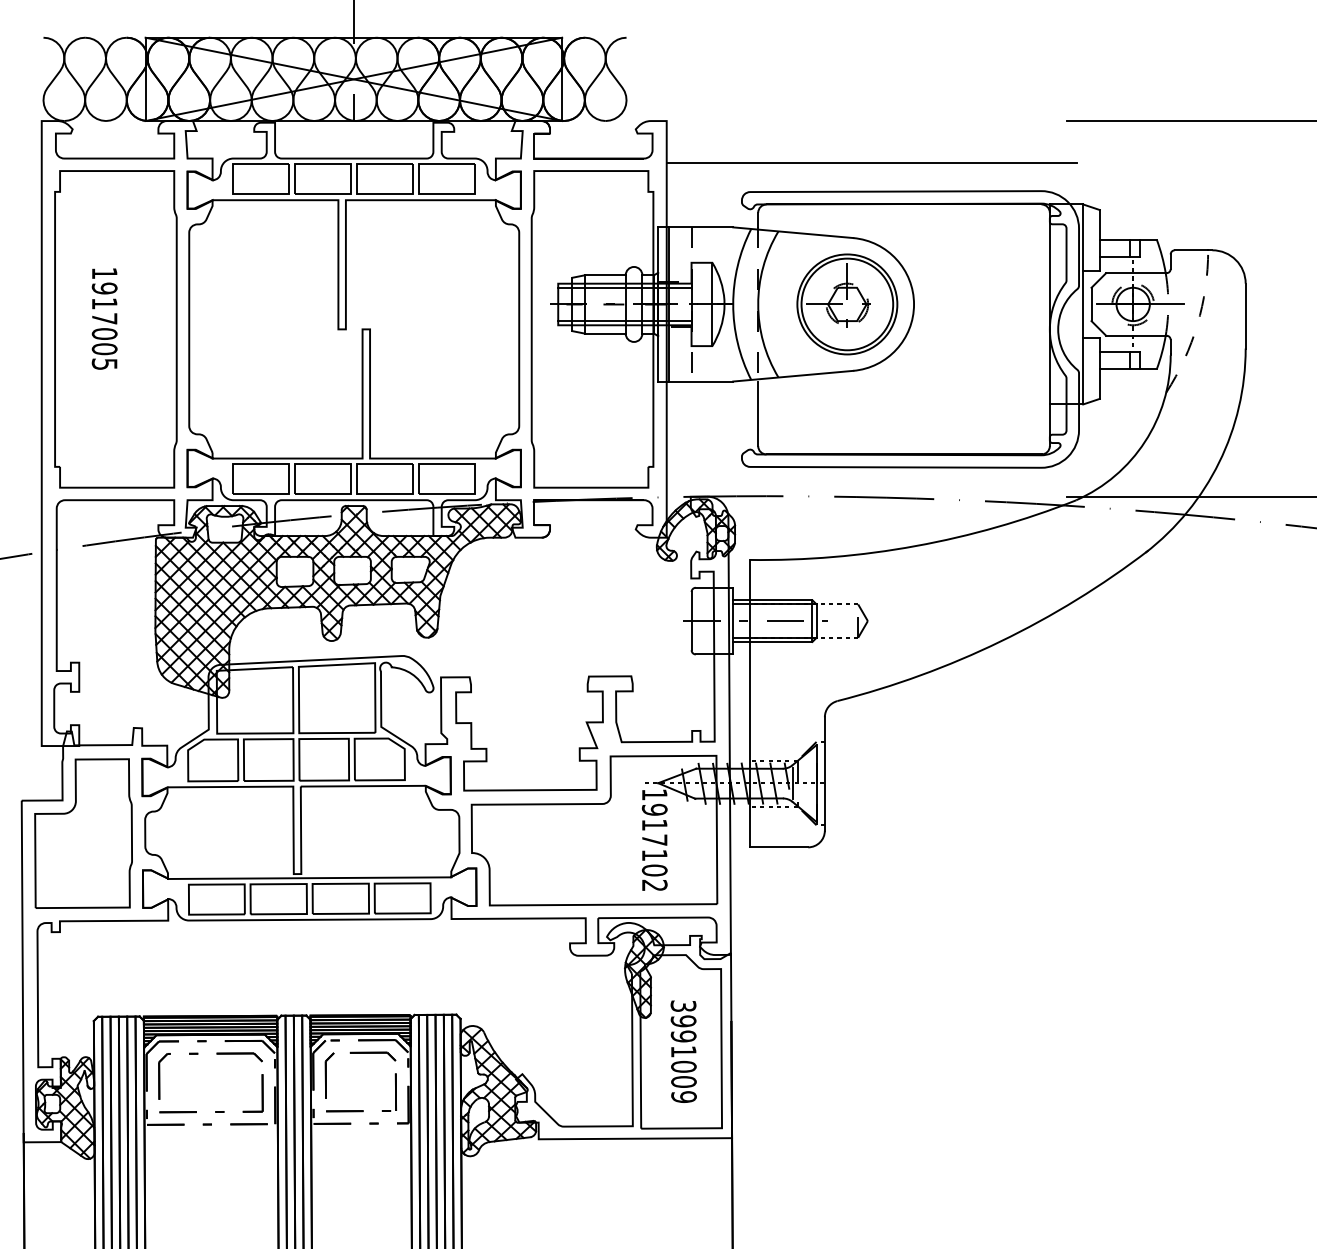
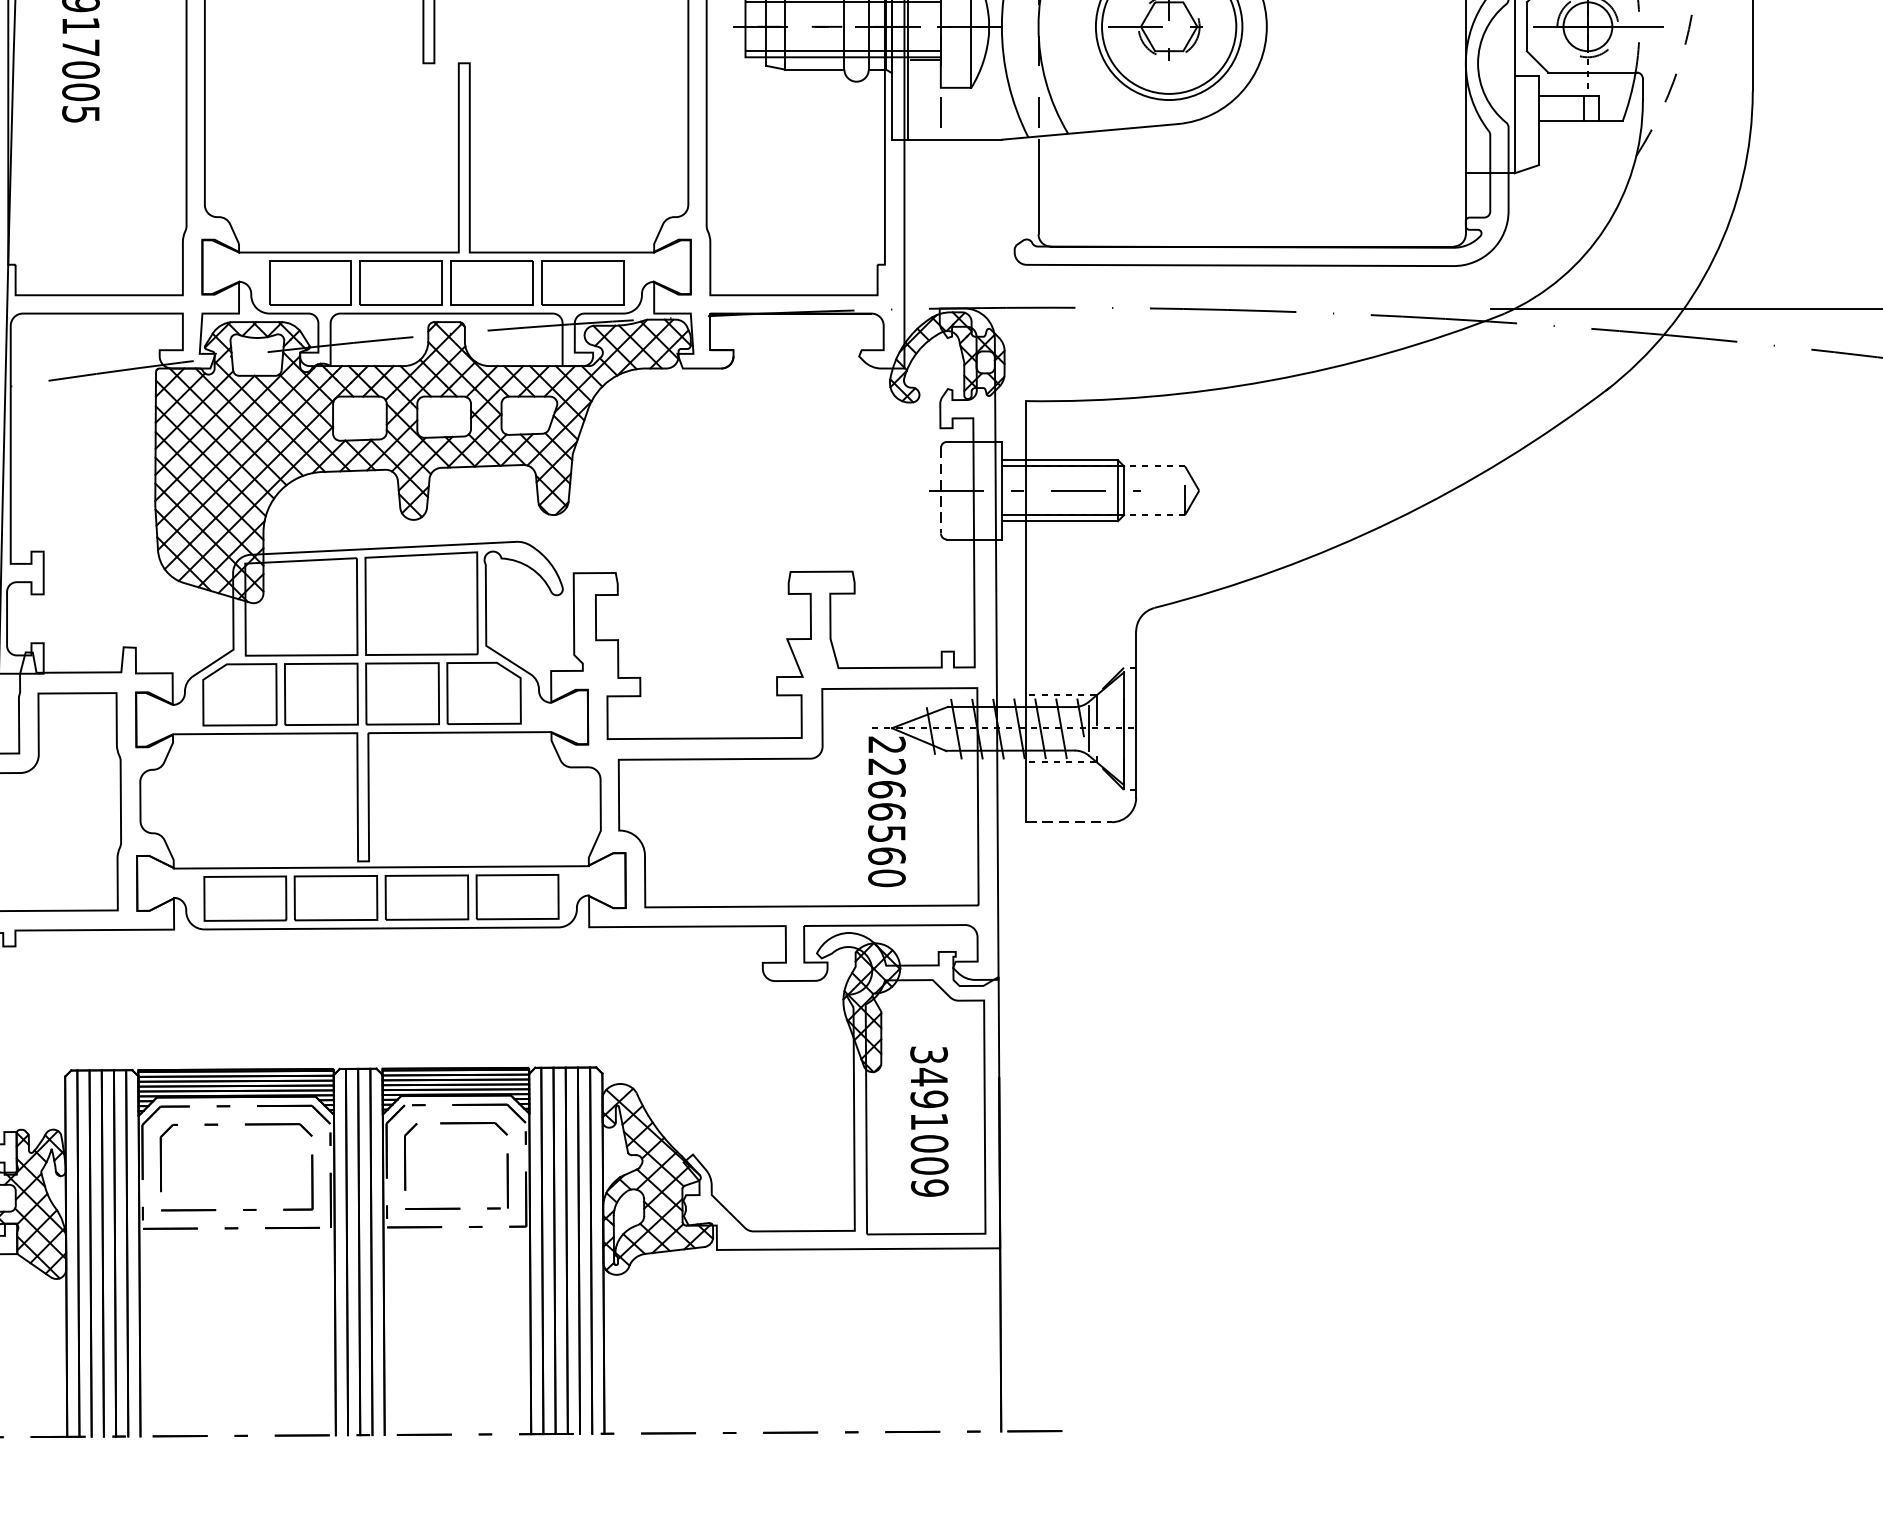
line: (691, 621) -> (940, 491), solid -> dashed
text: (654, 840) -> (886, 812), 1917102 -> 2266560
line: (779, 847) -> (1069, 822), solid -> dashed
text: (683, 1021) -> (929, 1077), 3991009 -> 3491009

